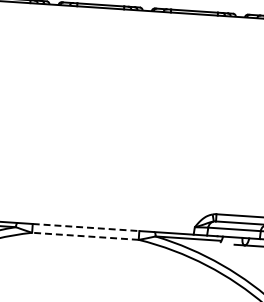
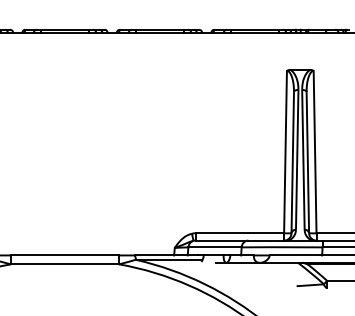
line: (86, 227) -> (65, 255), dashed -> solid
line: (84, 236) -> (64, 264), dashed -> solid

